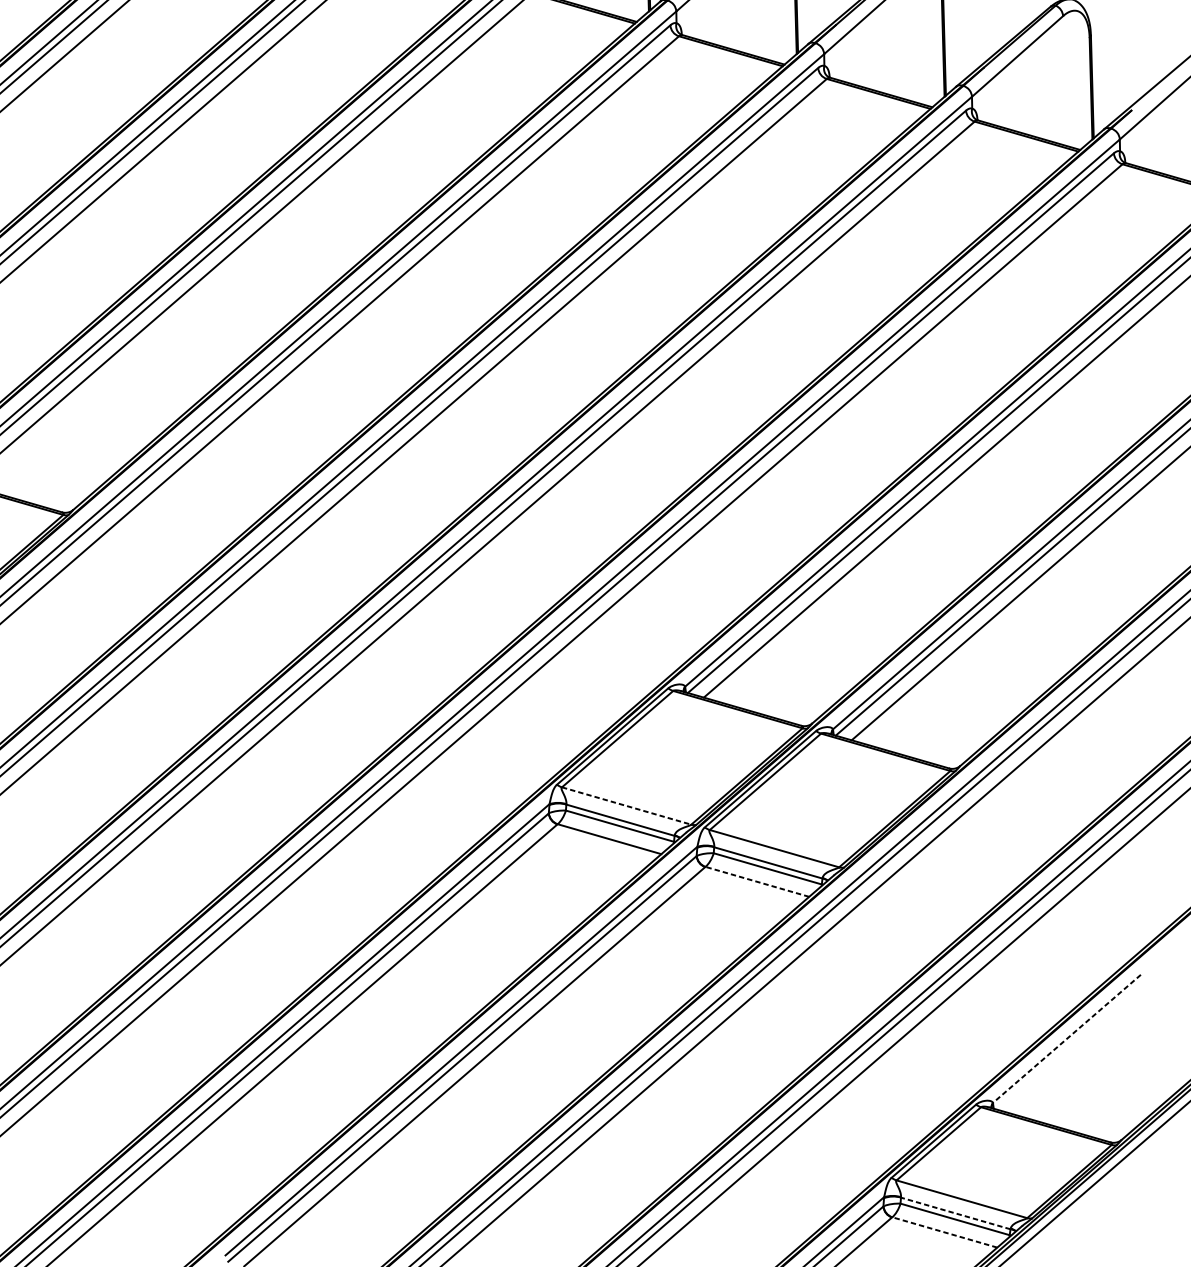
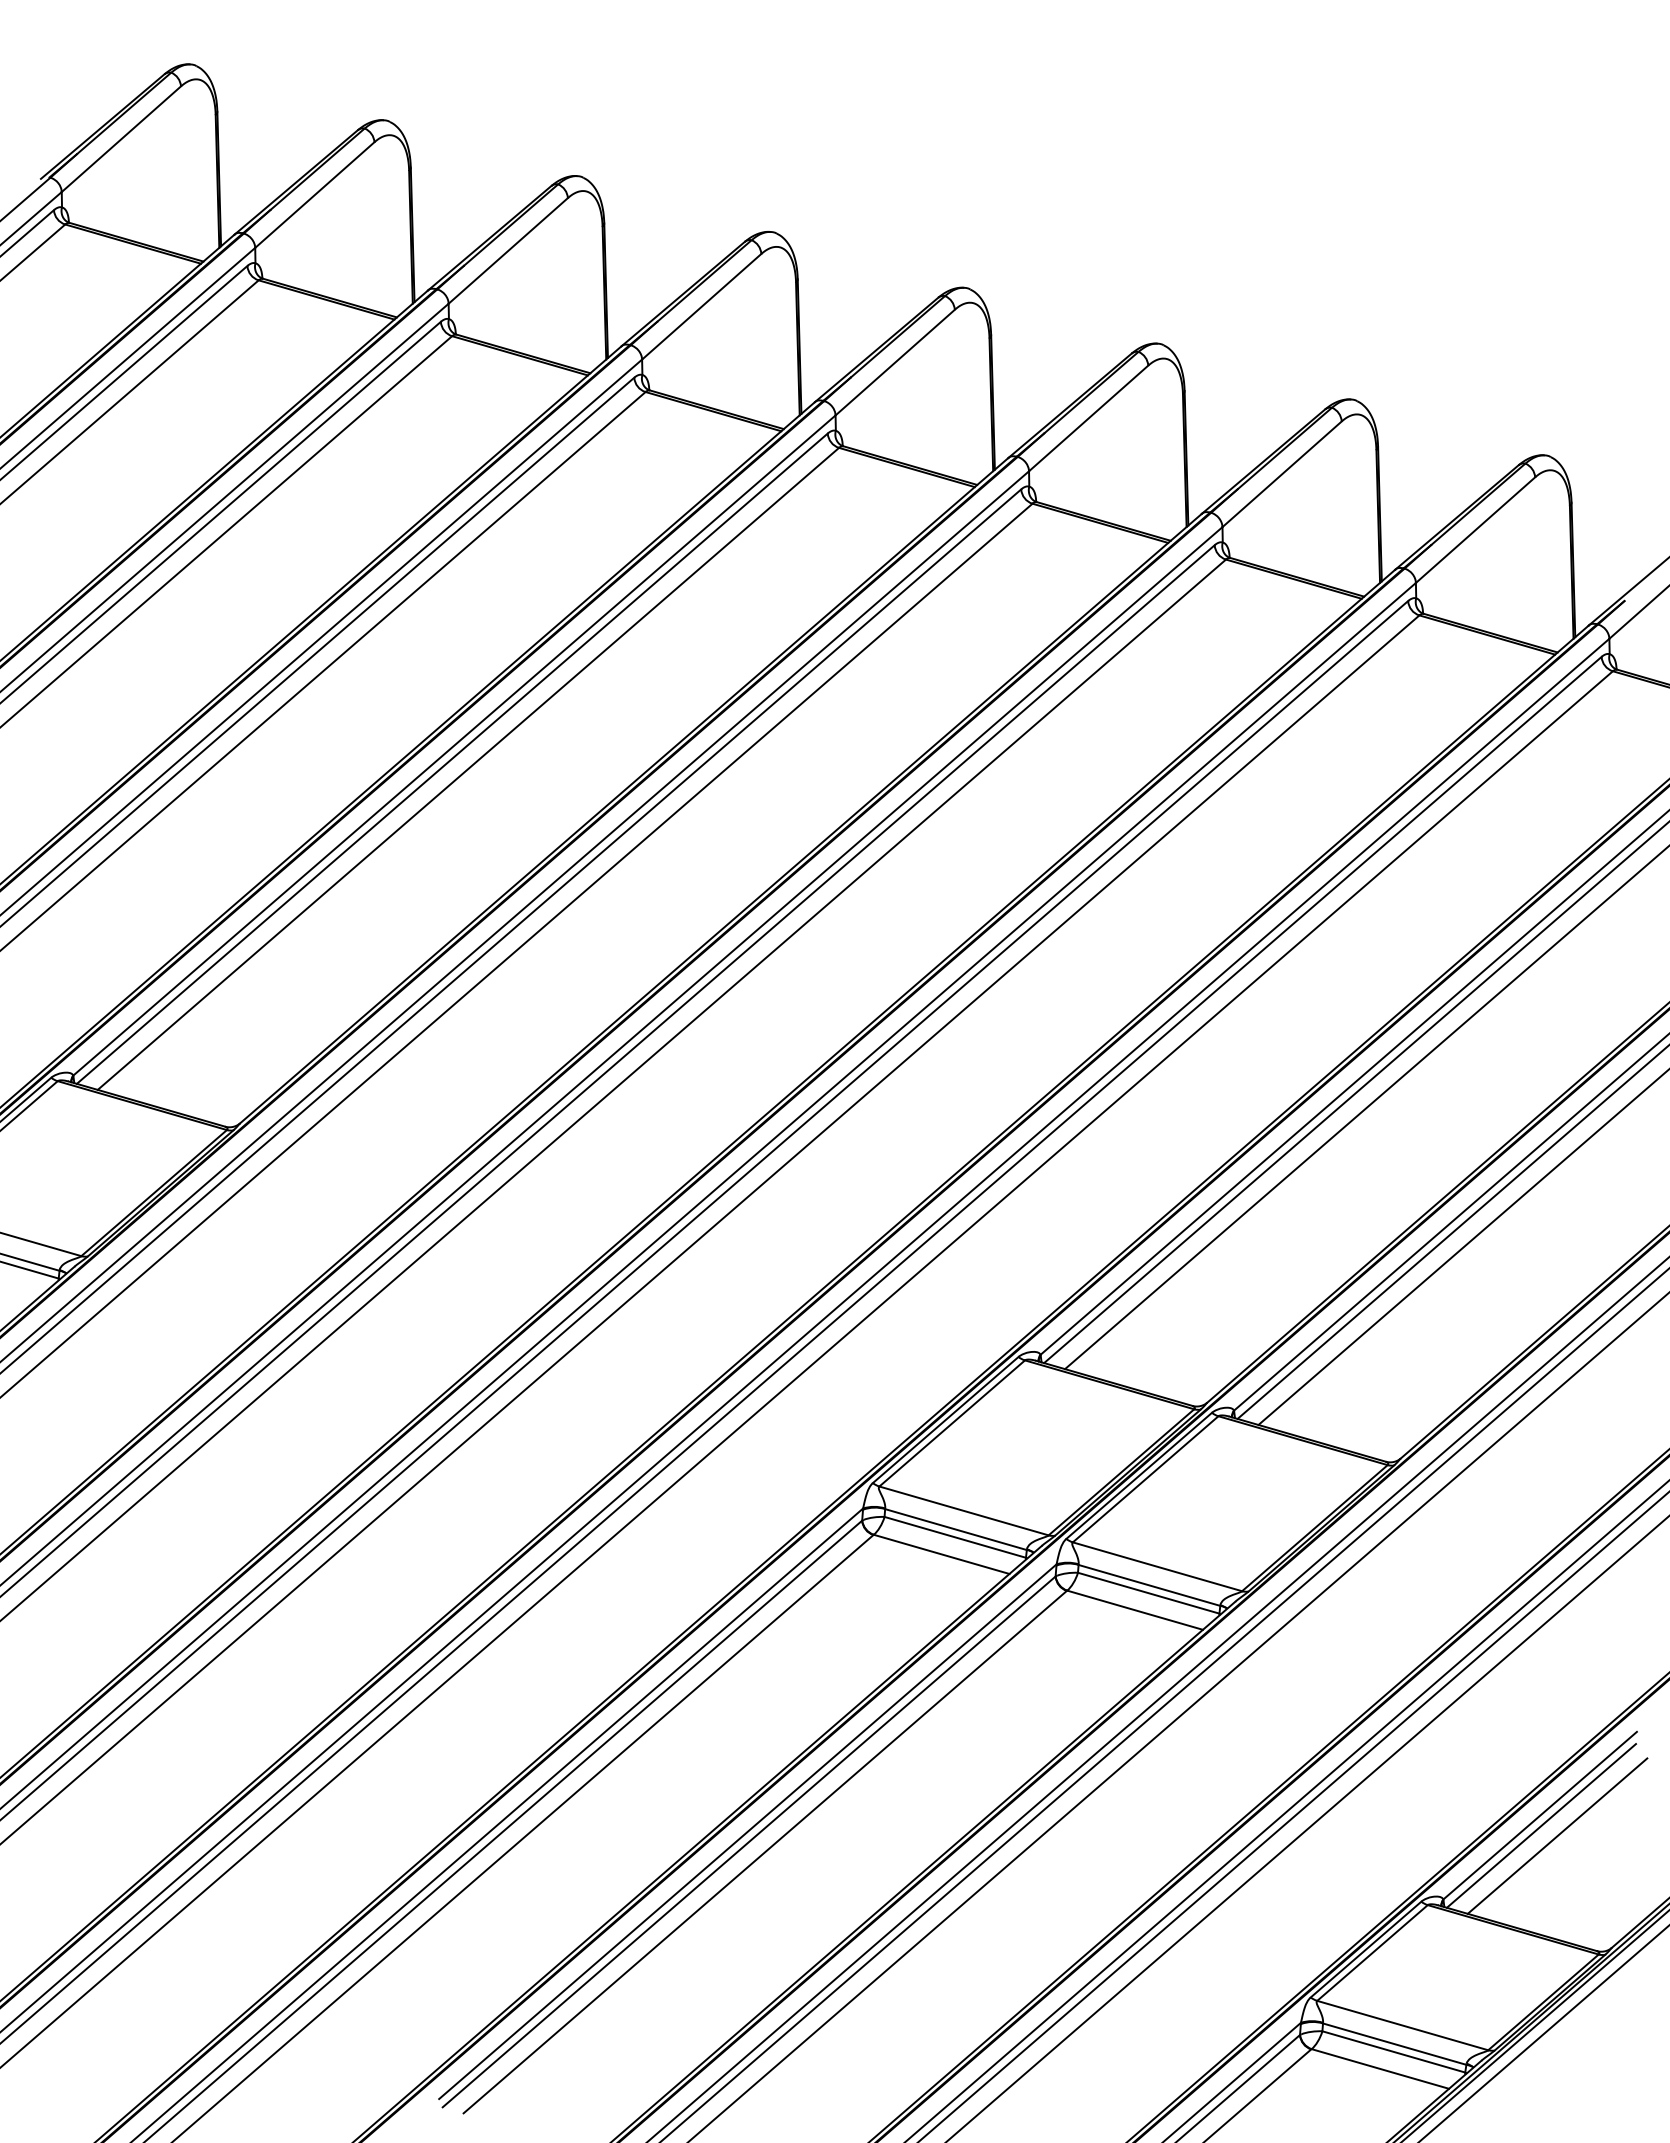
line: (627, 806) -> (964, 1511), dashed -> solid
line: (757, 882) -> (1135, 1610), dashed -> solid
line: (1066, 1039) -> (1539, 1816), dashed -> solid
line: (1067, 1046) -> (1541, 1825), added
line: (1080, 1054) -> (1557, 1835), added
line: (955, 1213) -> (1394, 2044), dashed -> solid
line: (944, 1232) -> (1380, 2068), dashed -> solid

